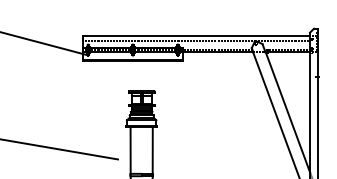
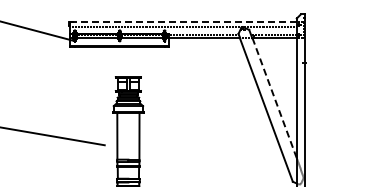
line: (196, 35) -> (183, 21), solid -> dashed
line: (287, 112) -> (274, 98), solid -> dashed

